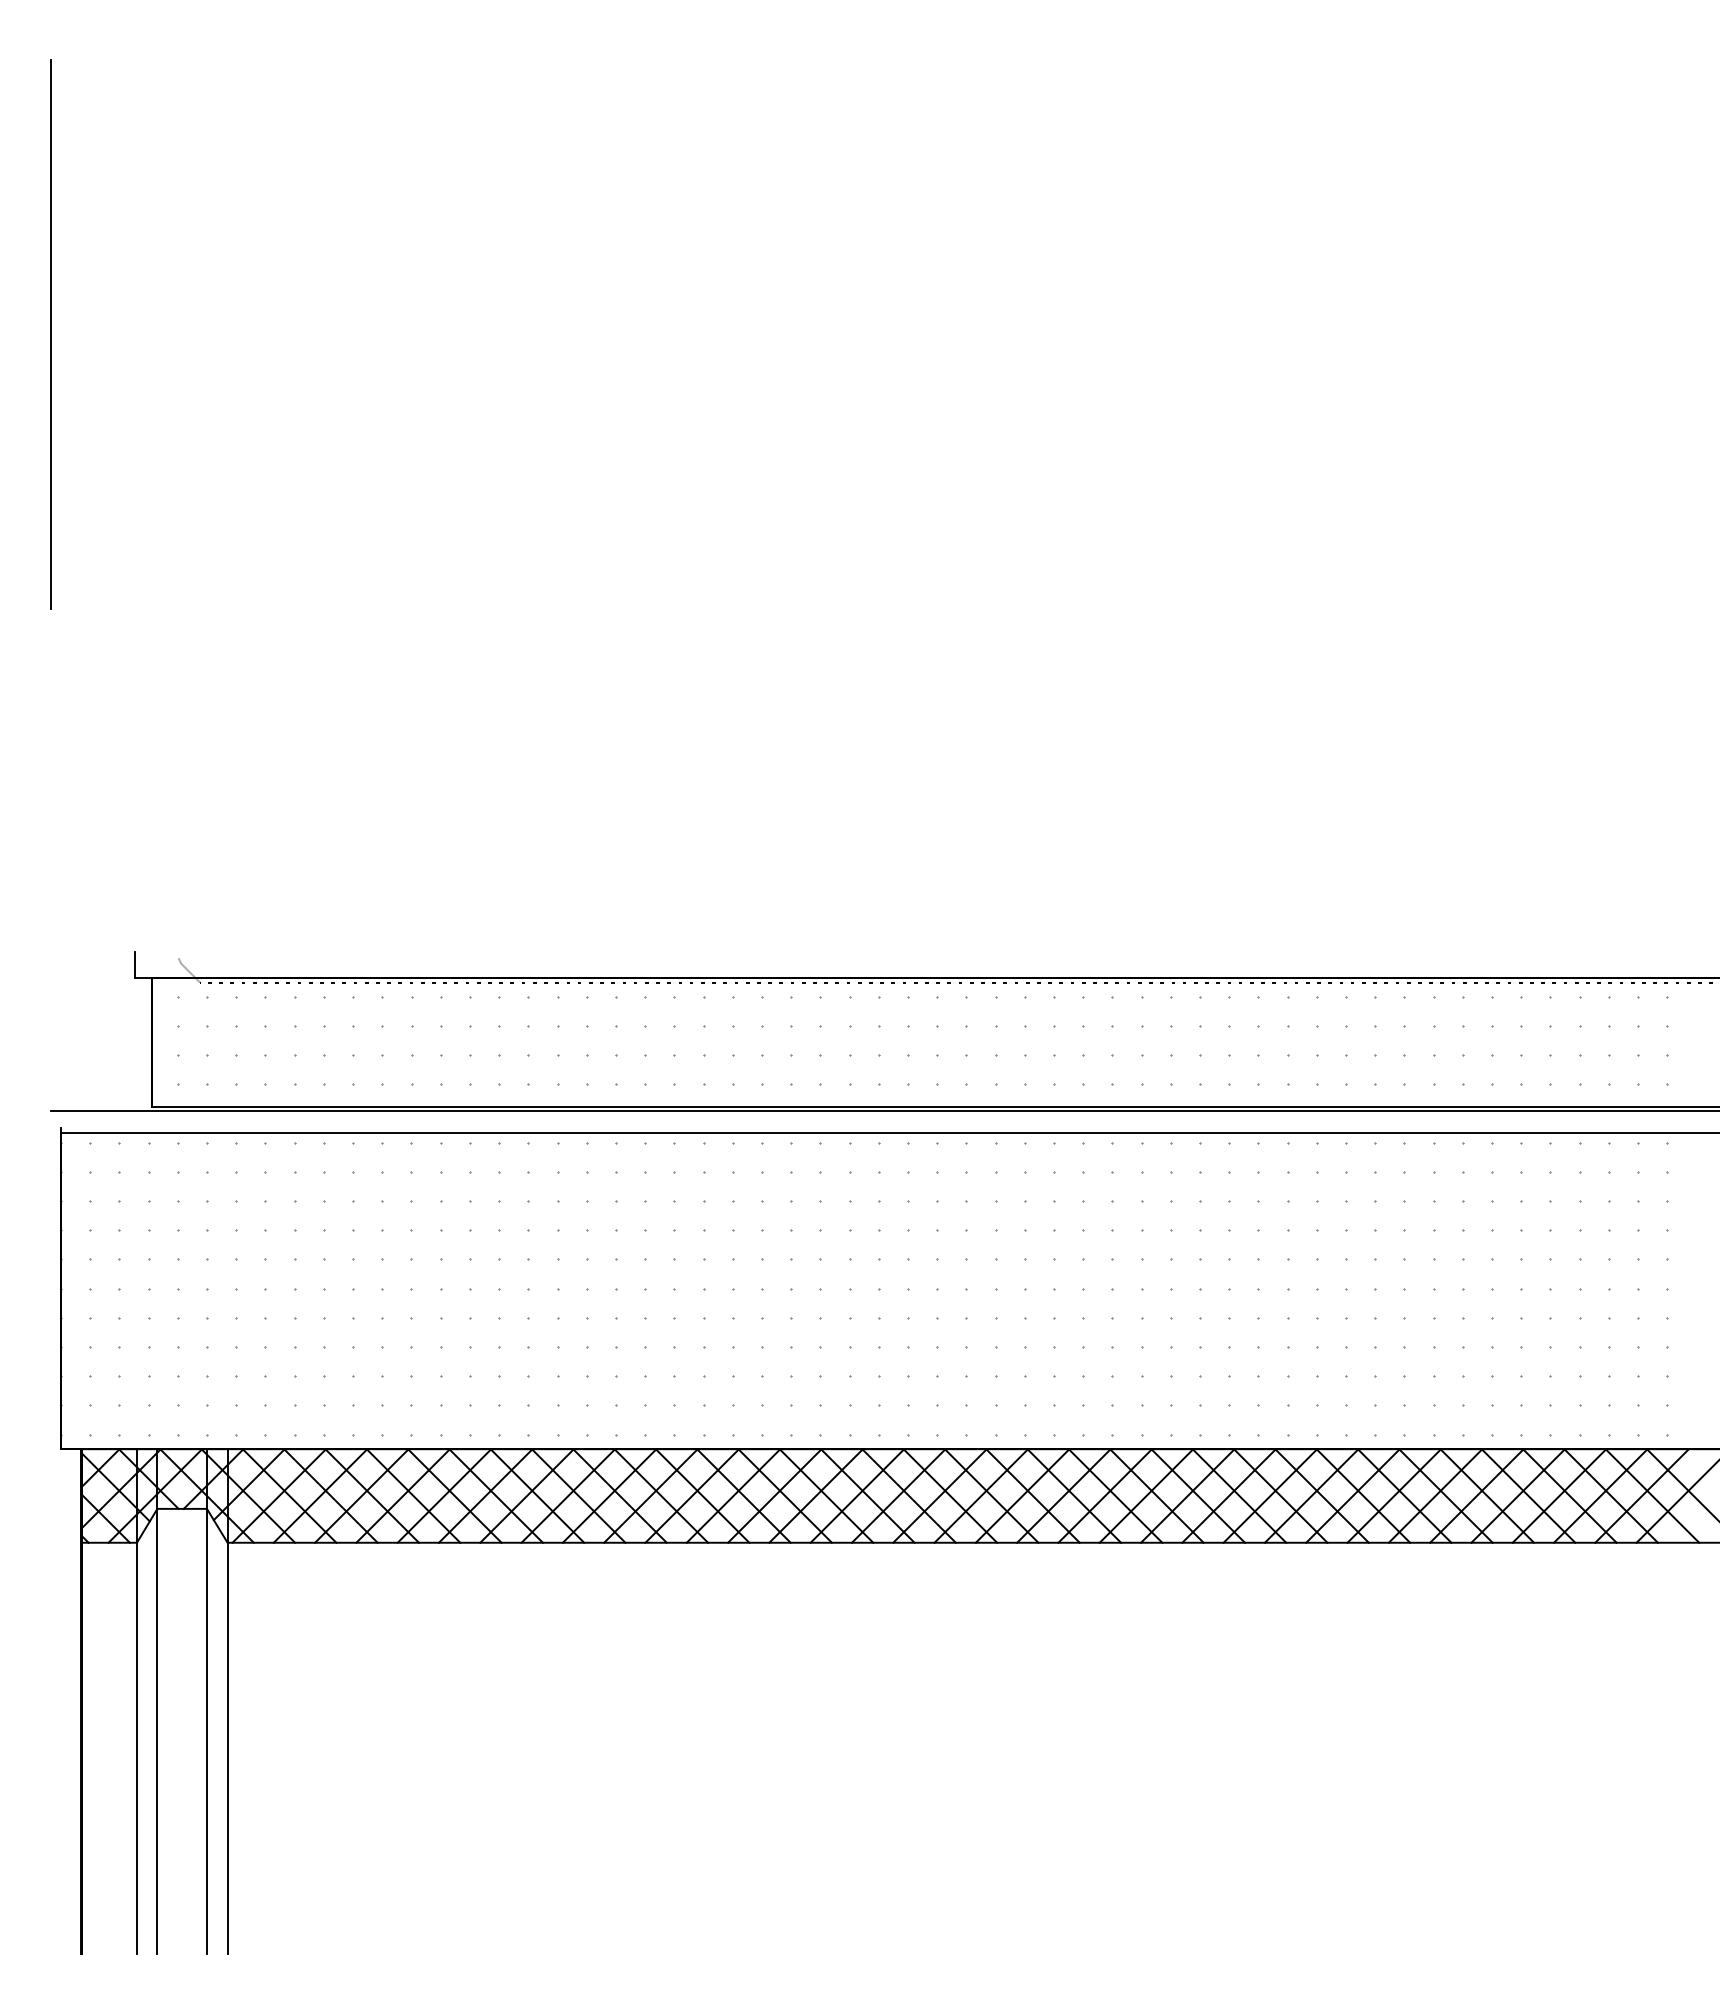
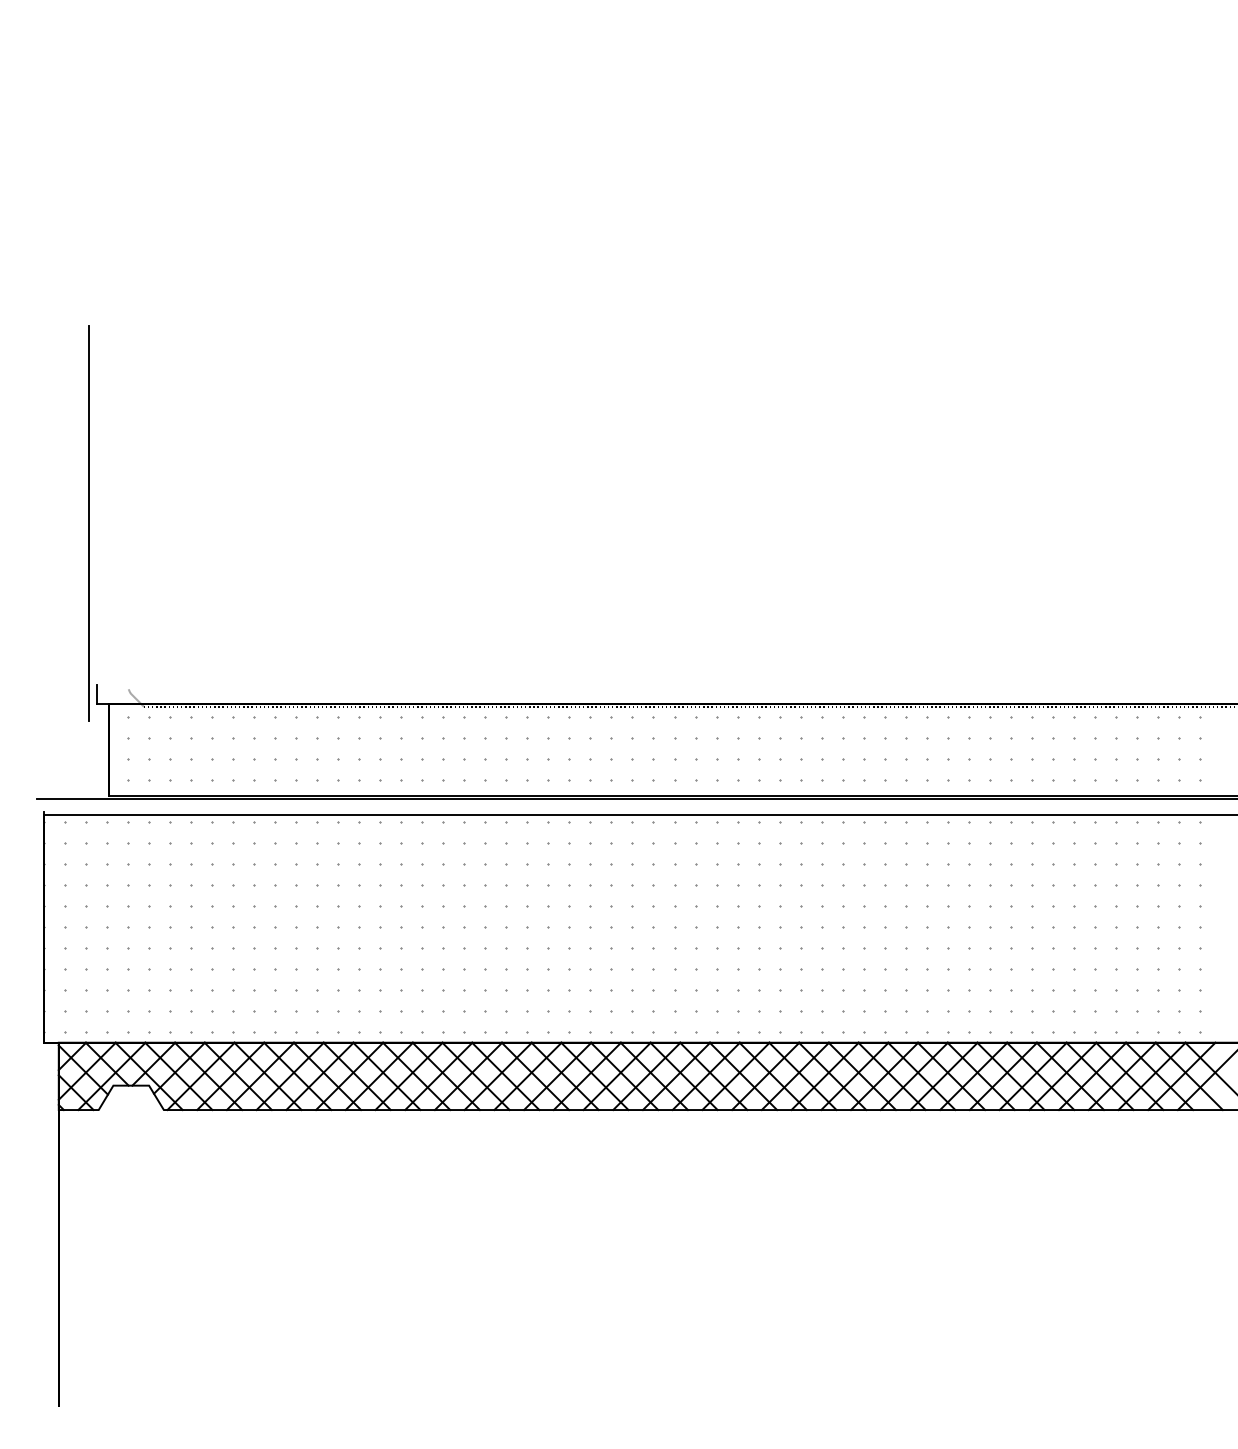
line: (50, 334) -> (88, 523), moved
line: (136, 1701) -> (98, 1224), removed
line: (157, 1701) -> (113, 1224), removed
line: (206, 1701) -> (148, 1224), removed
line: (227, 1701) -> (163, 1224), removed

